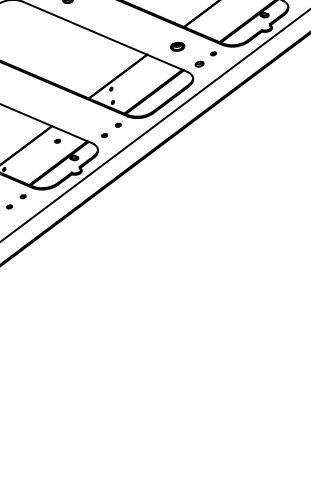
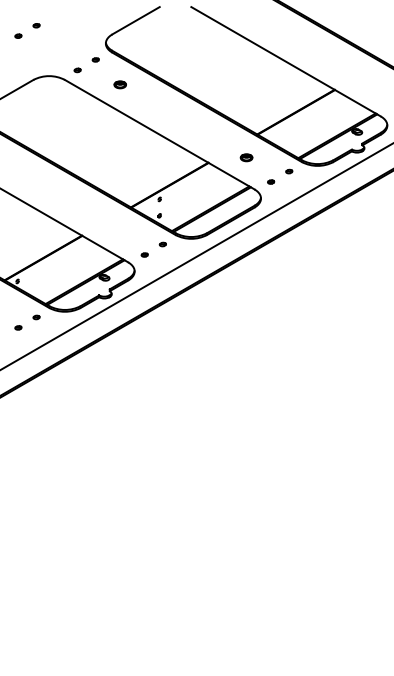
part: (177, 46) -> (246, 157), size x0.71
part: (200, 63) -> (271, 181), size x0.62
part: (57, 140) -> (86, 254), removed

